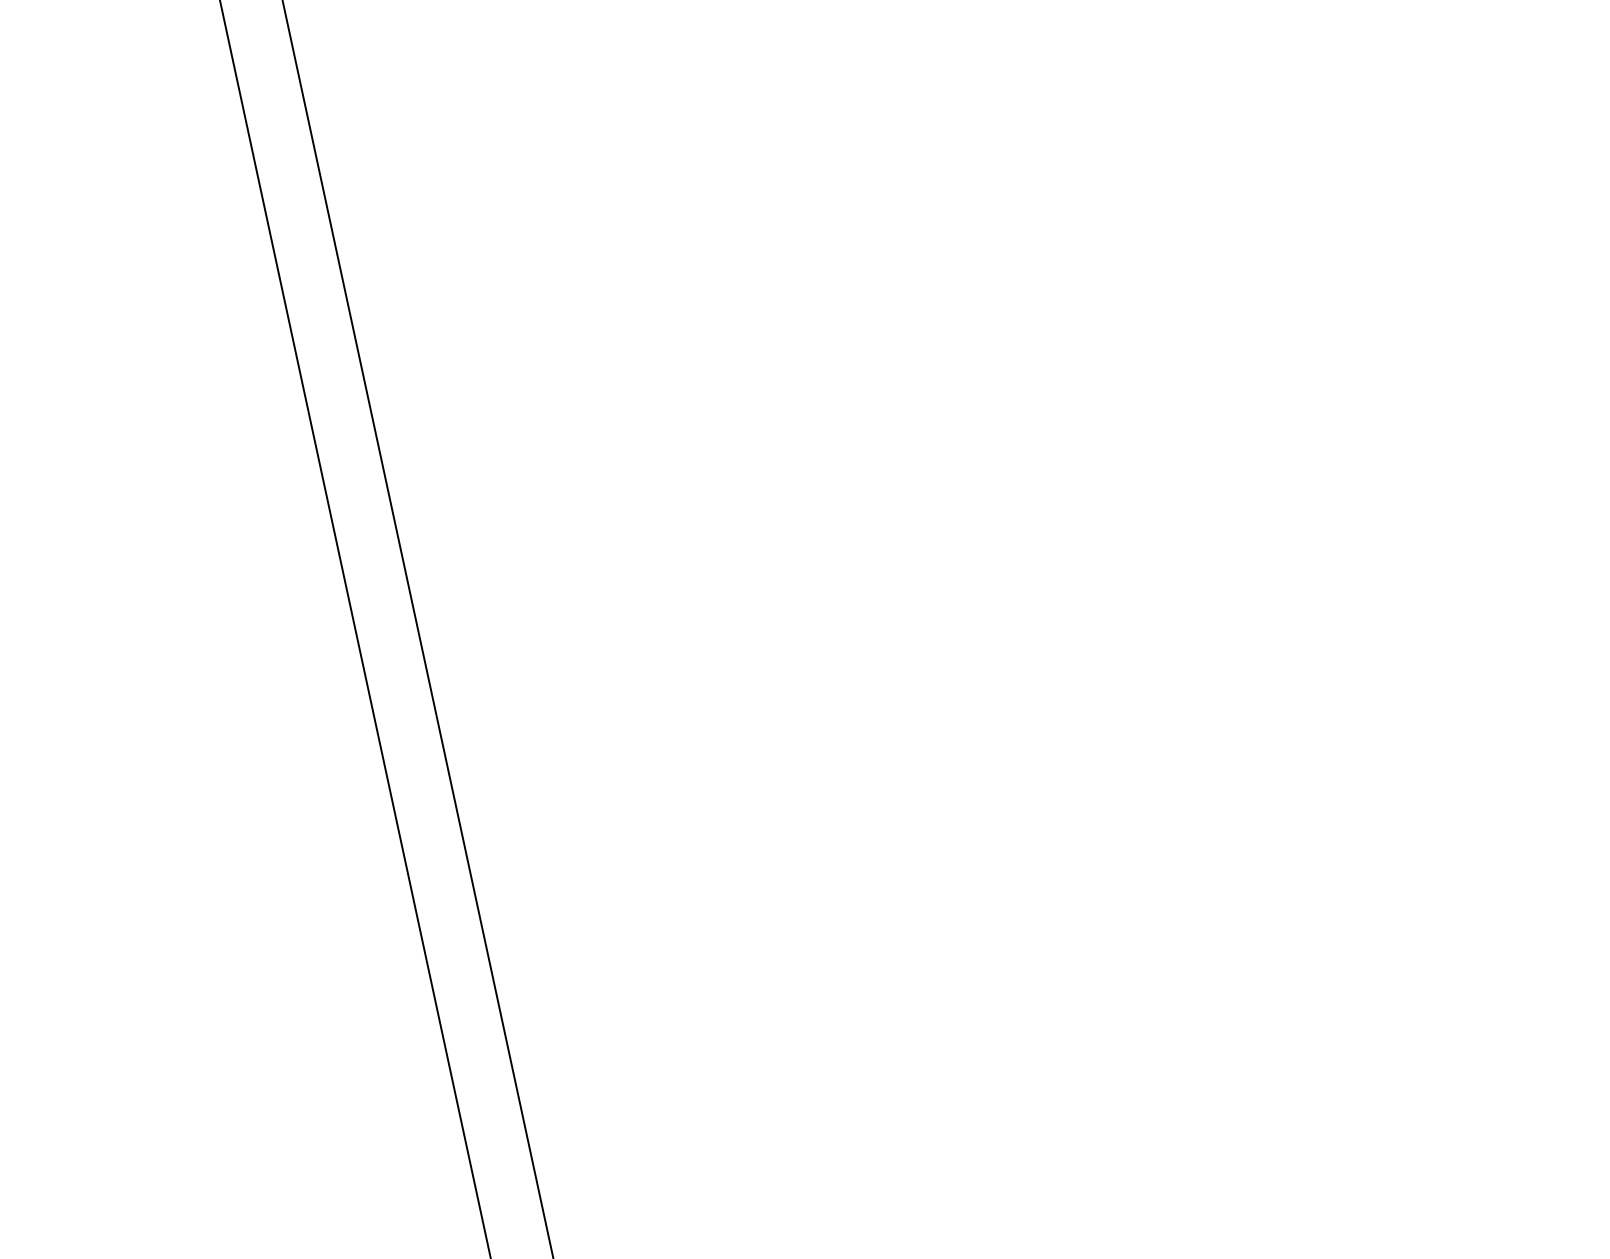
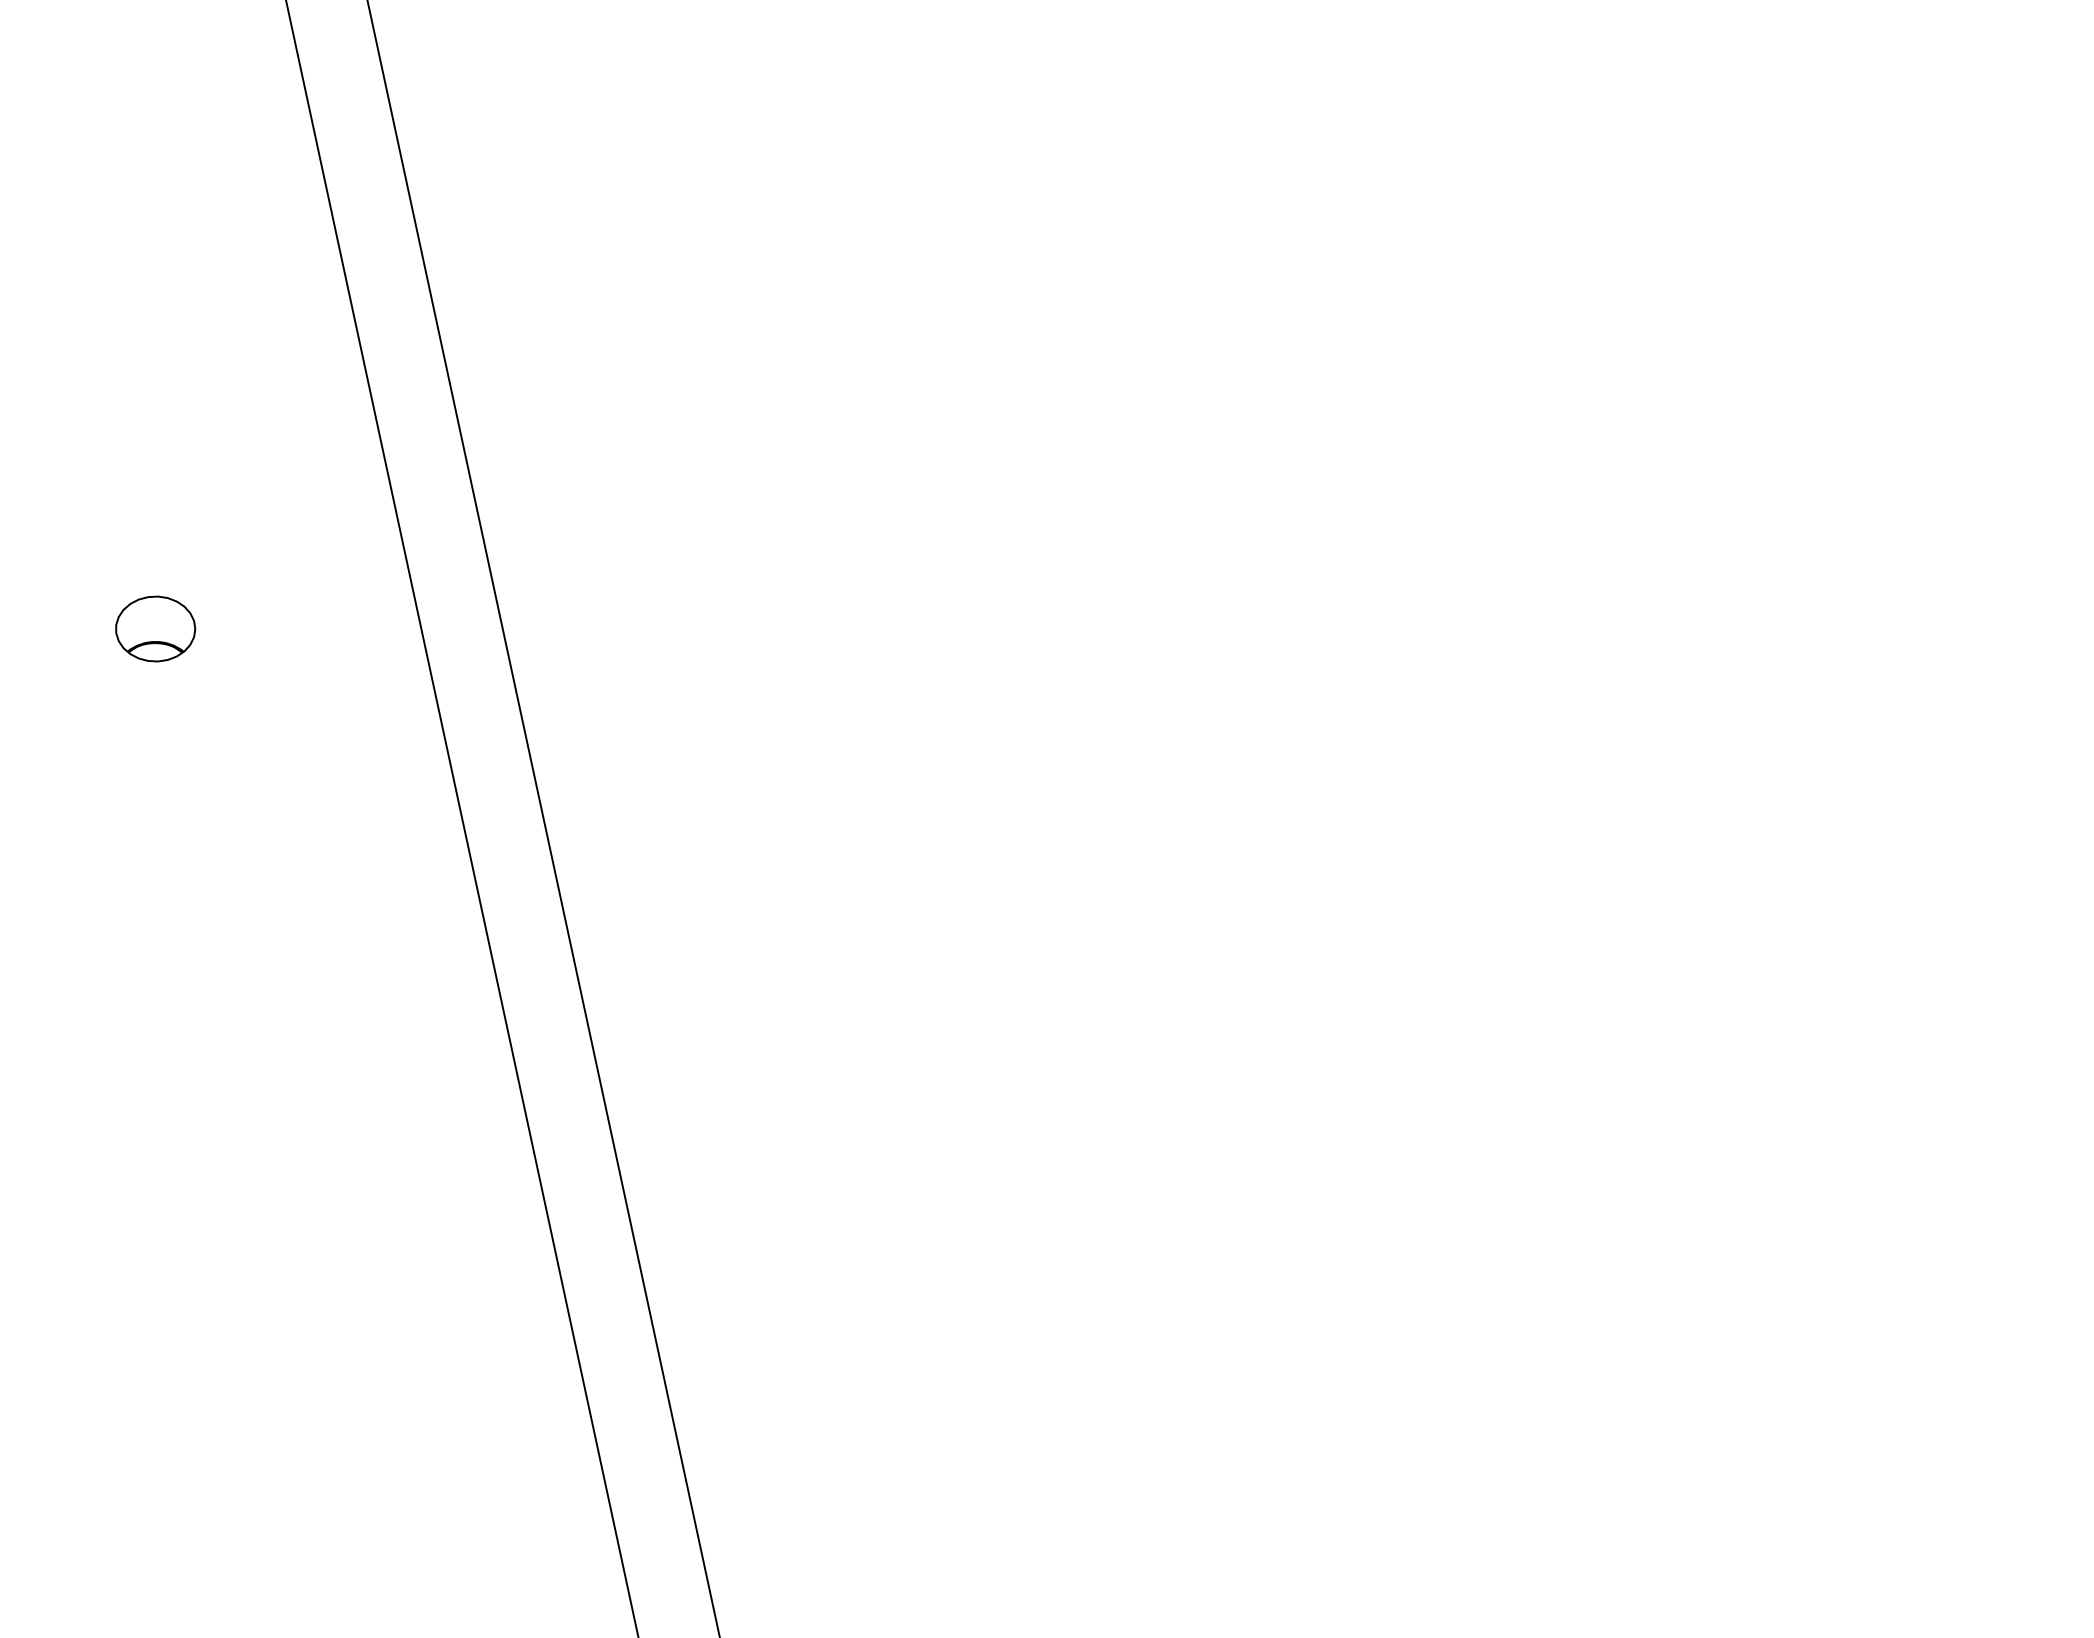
part: (119, 483) -> (155, 628), added

